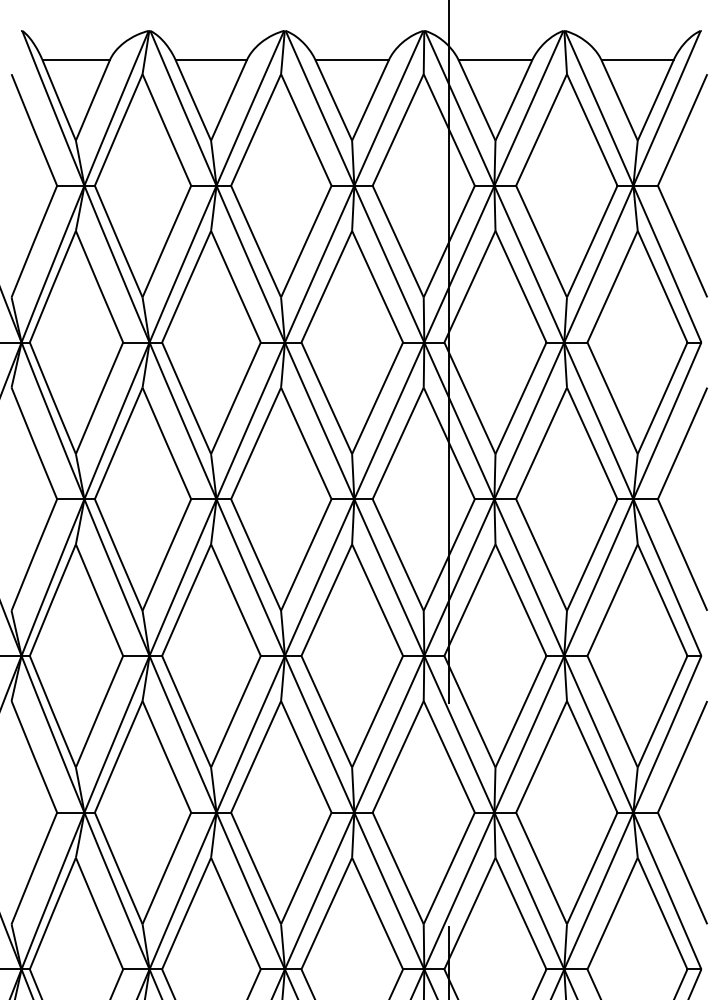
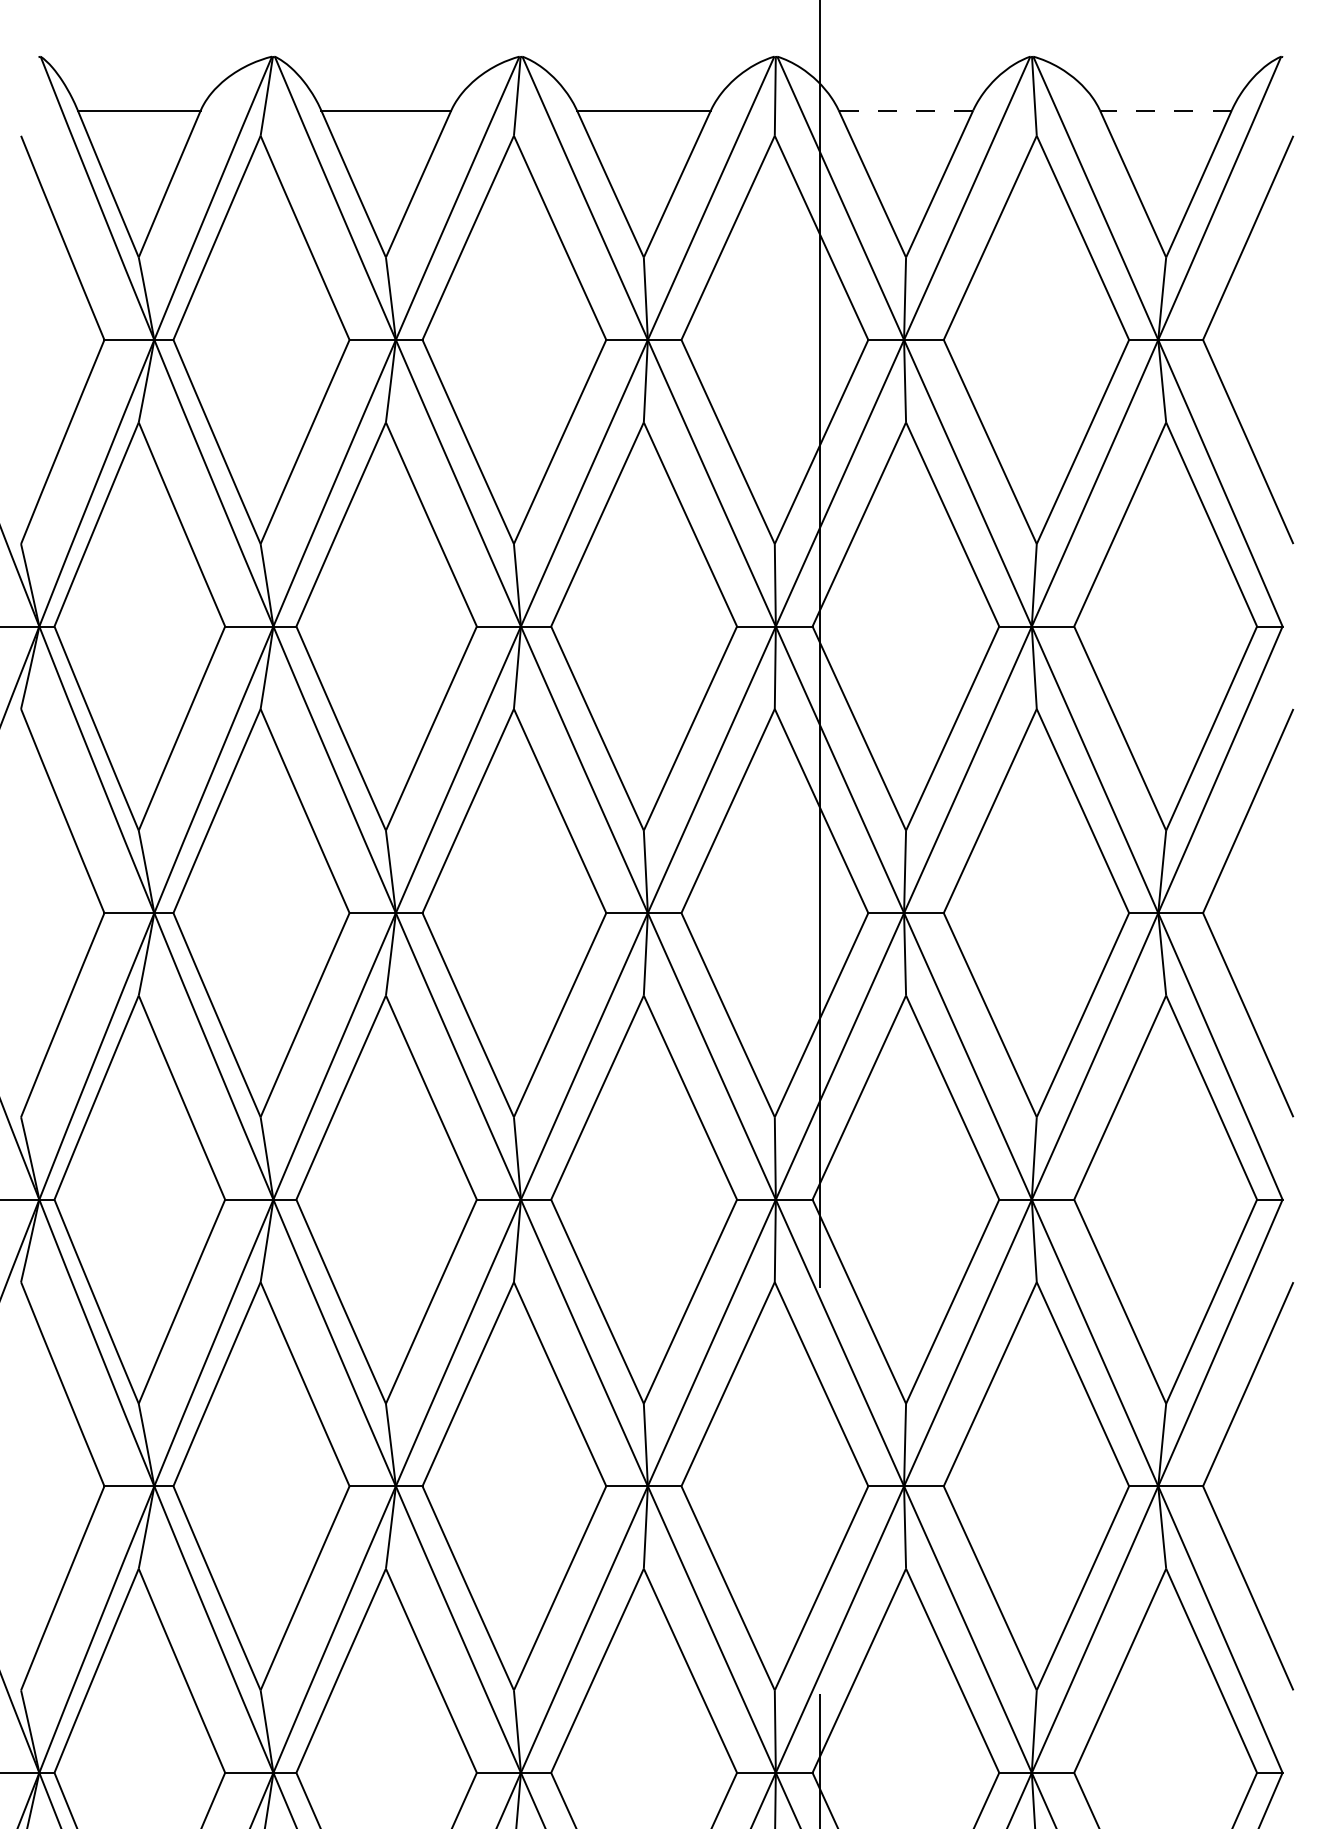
line: (495, 60) -> (906, 110), solid -> dashed
line: (637, 60) -> (1165, 110), solid -> dashed

